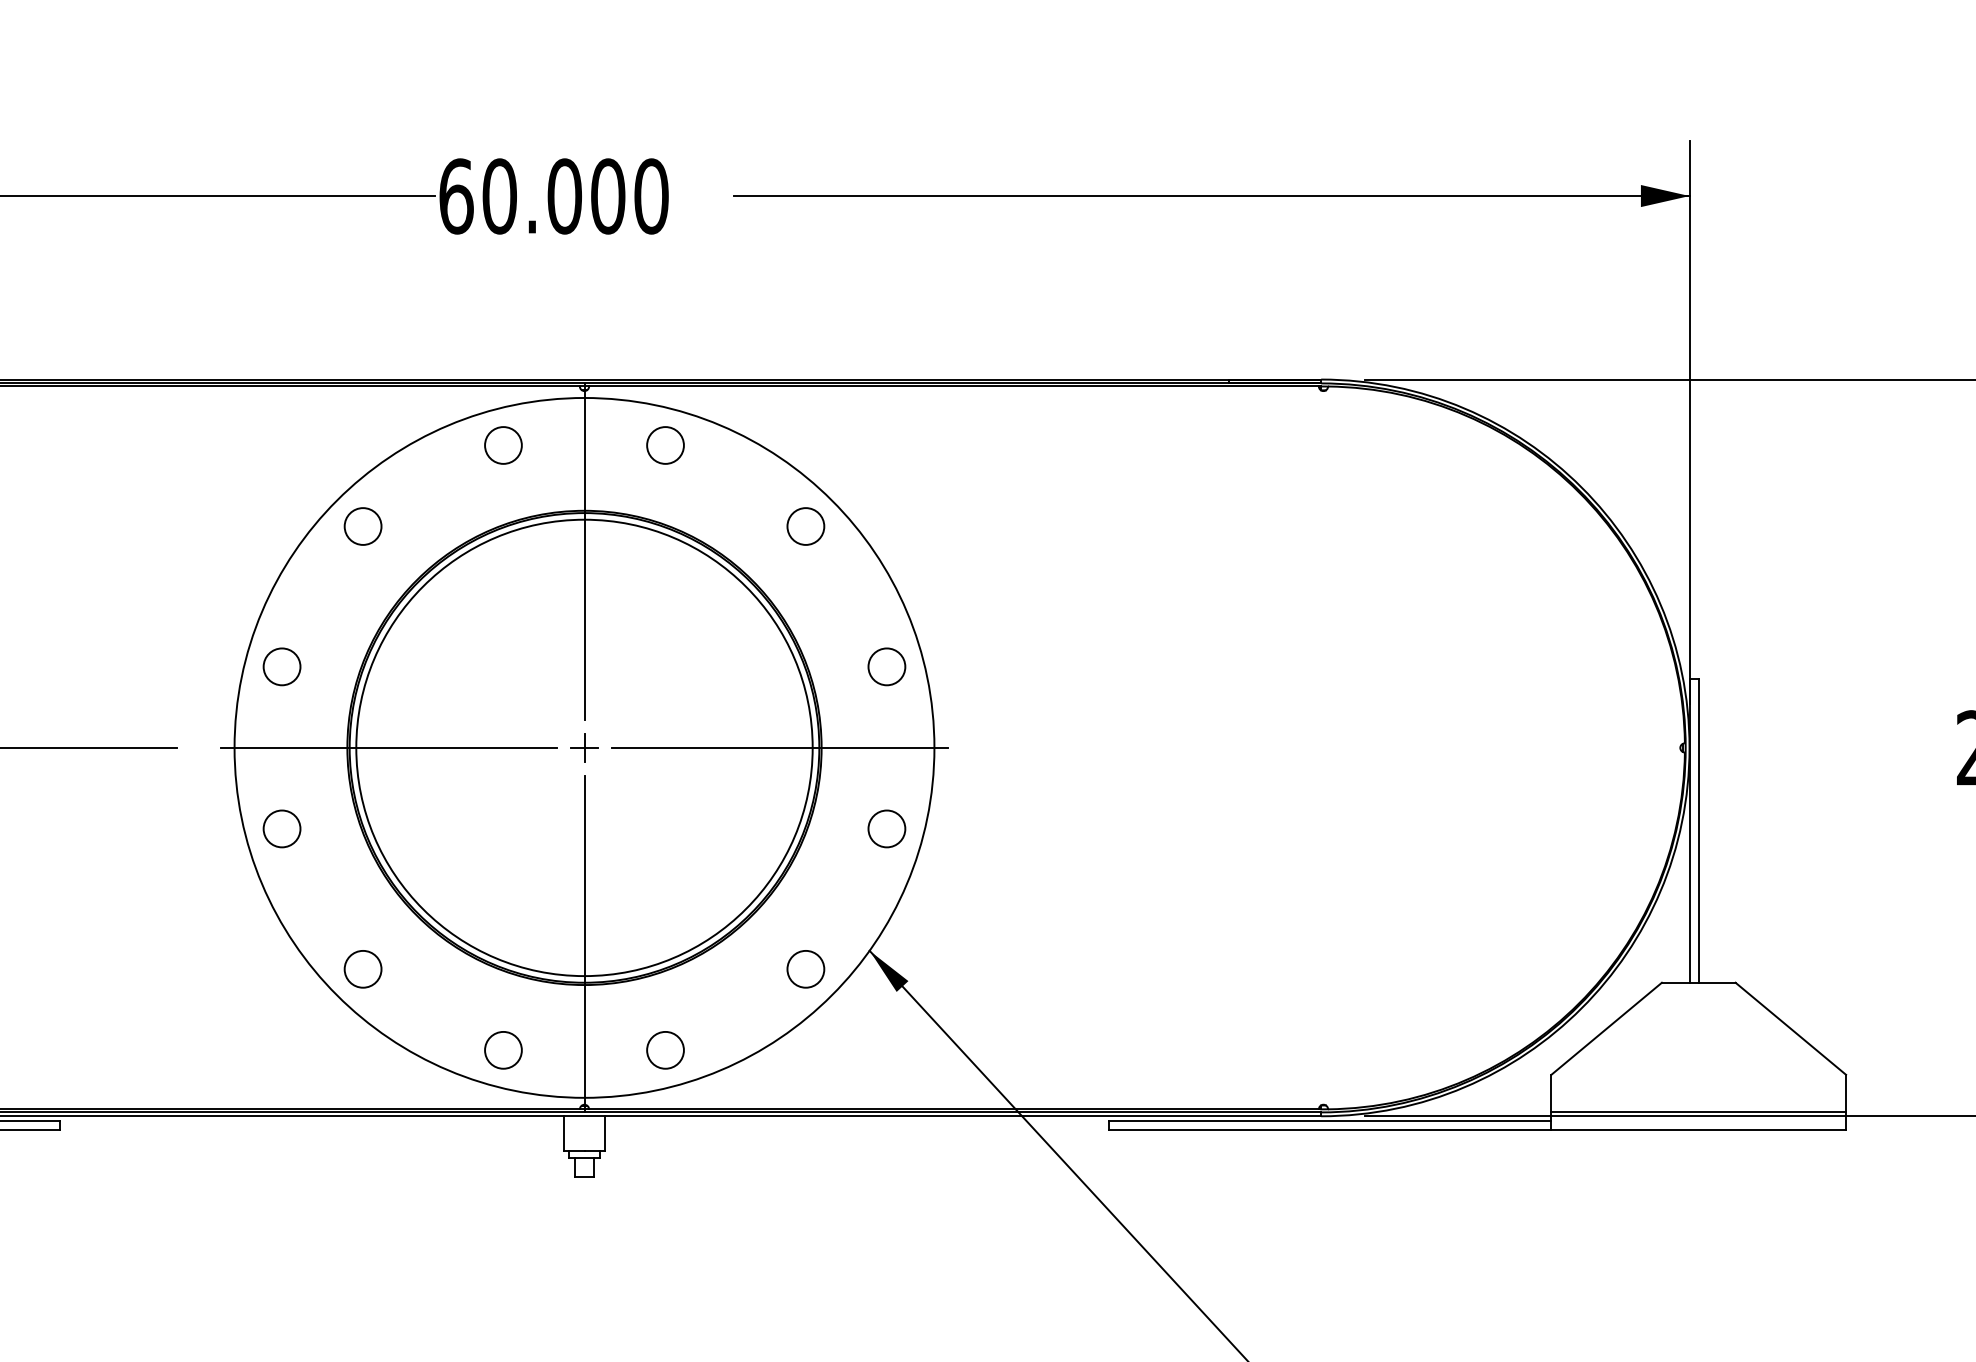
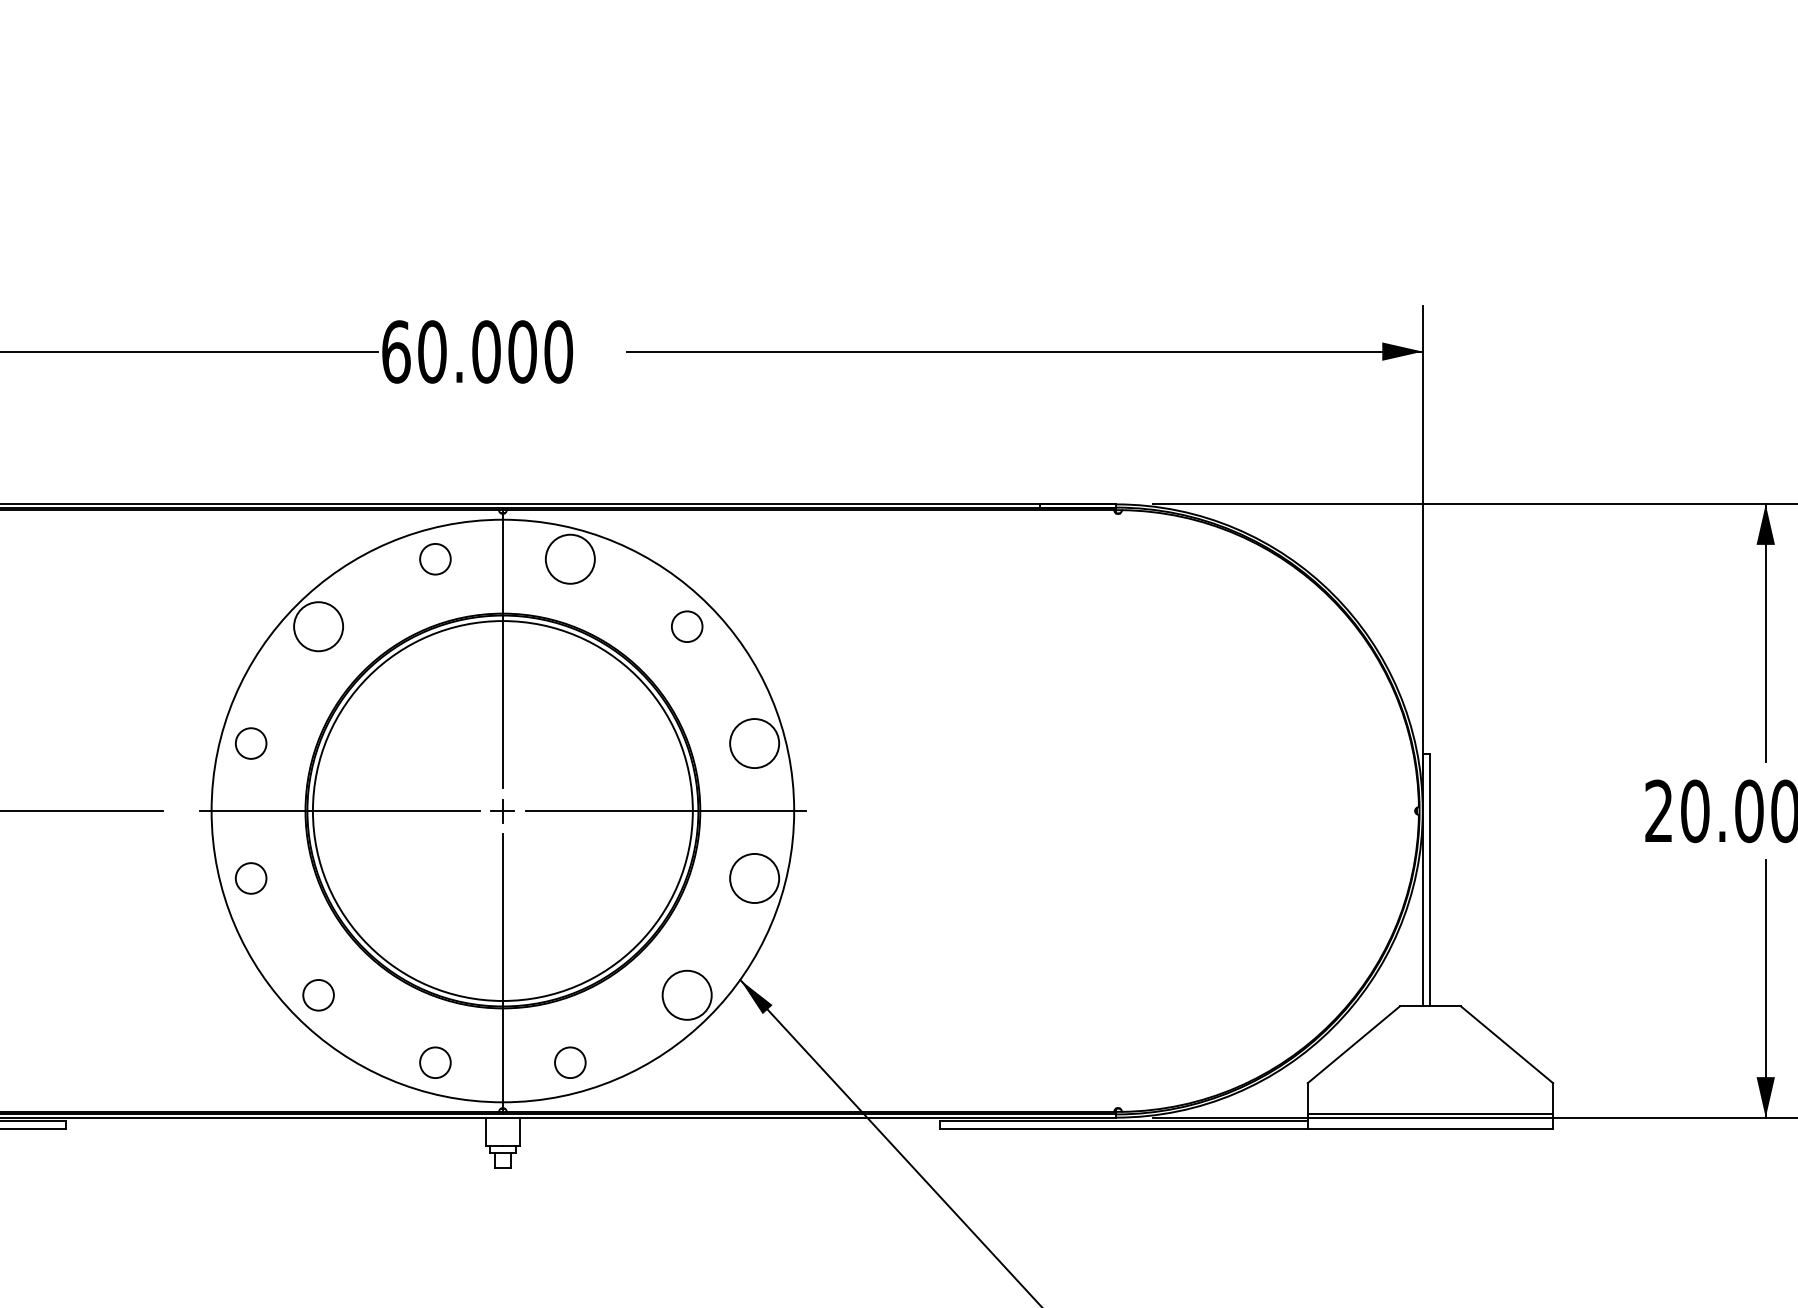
circle: (665, 444) -> (570, 558), size x1.6
circle: (362, 526) -> (318, 626), size x1.6
circle: (886, 666) -> (754, 743), size x1.6
circle: (886, 828) -> (754, 878), size x1.6
circle: (805, 968) -> (686, 994), size x1.6

